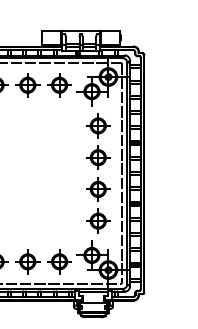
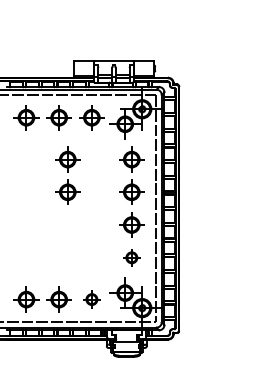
part: (35, 141) -> (67, 175), added
part: (98, 220) -> (131, 257), size x0.7
part: (59, 261) -> (91, 299), size x0.7

